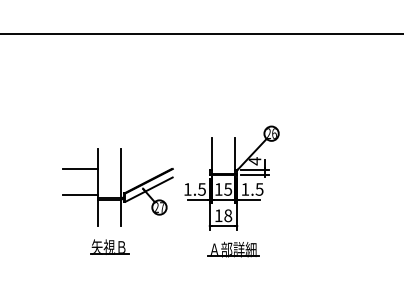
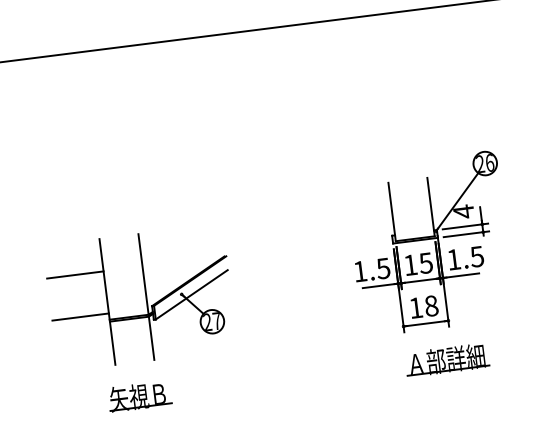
part: (231, 191) -> (431, 265), moved

